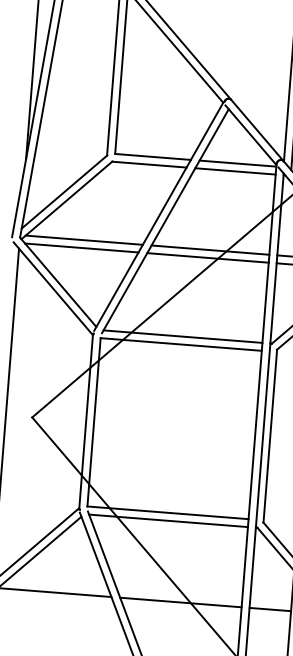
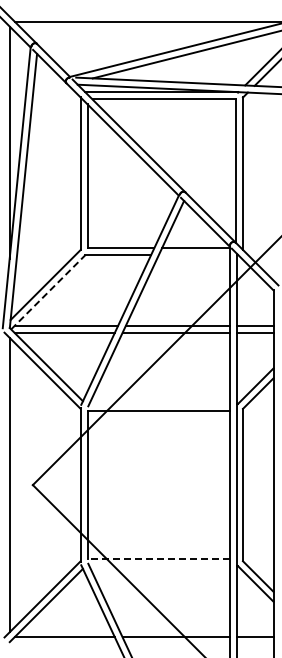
line: (234, 171) -> (193, 255), removed
line: (67, 200) -> (48, 292), solid -> dashed
line: (182, 336) -> (159, 403), removed
line: (167, 512) -> (158, 559), solid -> dashed
line: (168, 520) -> (159, 566), removed

